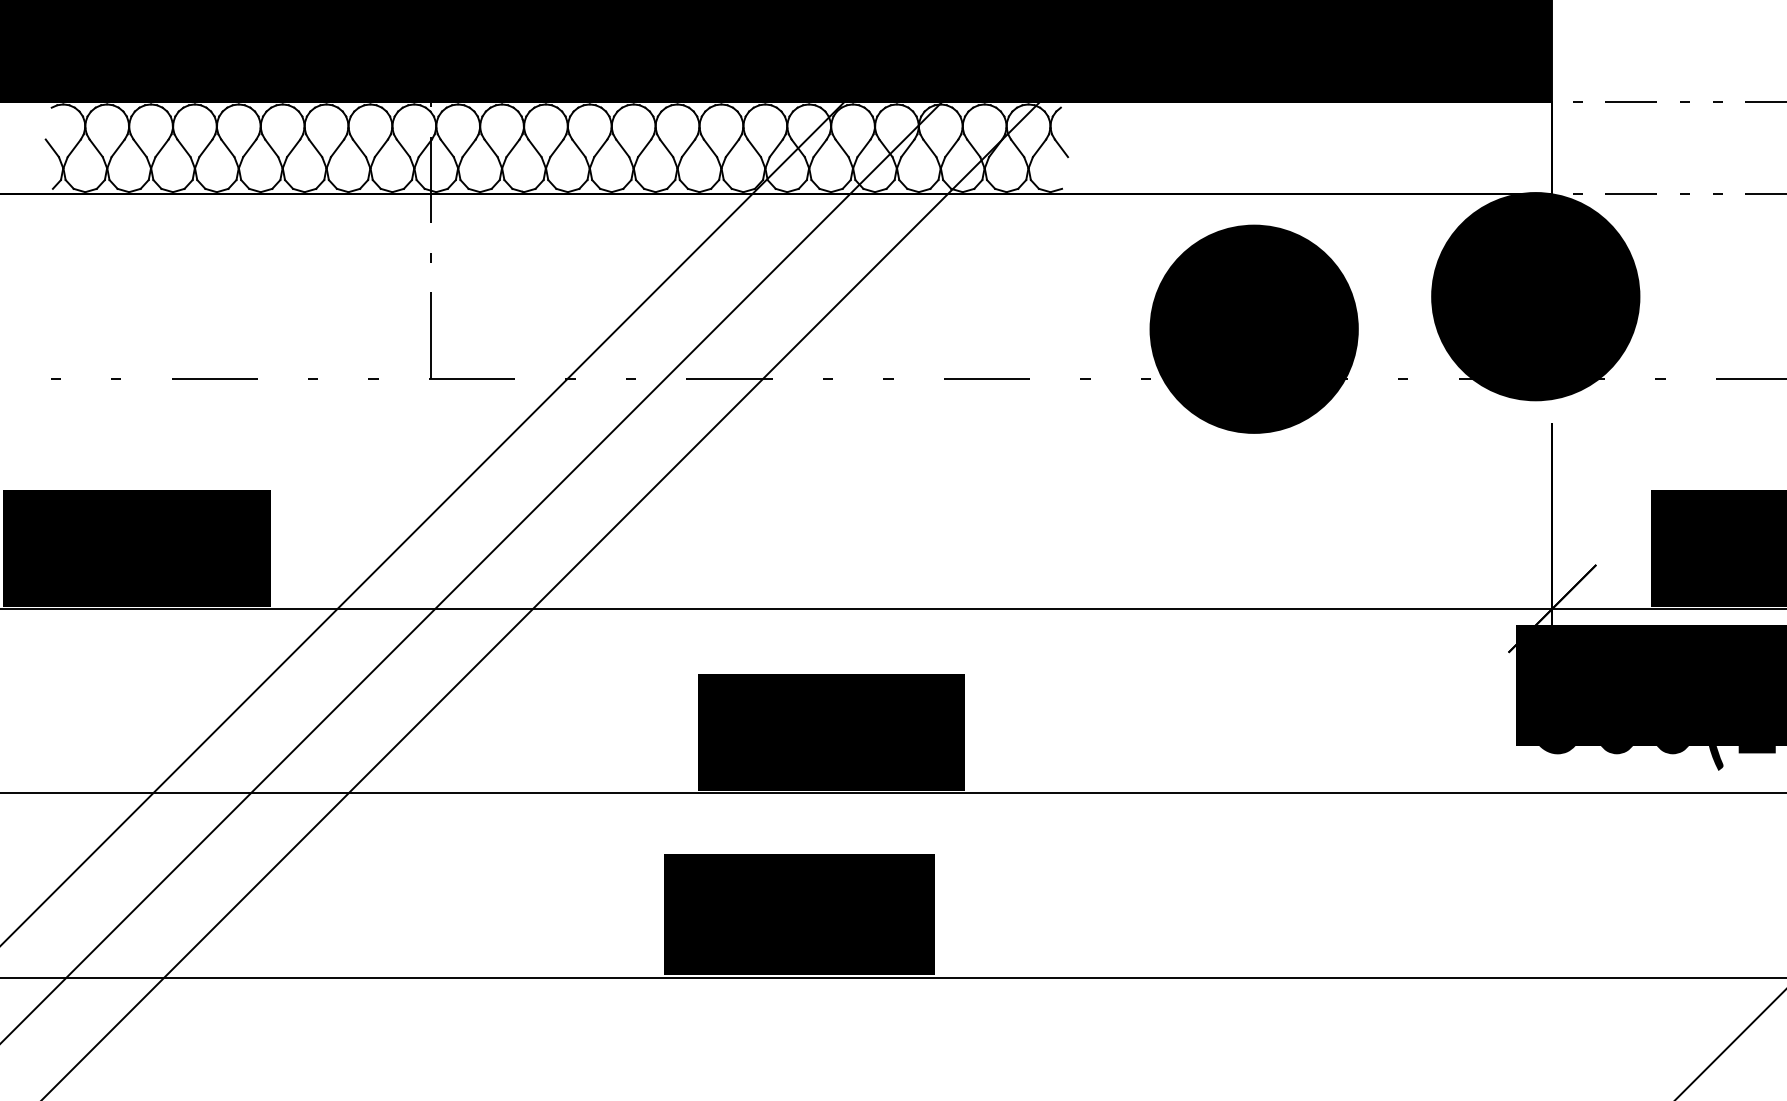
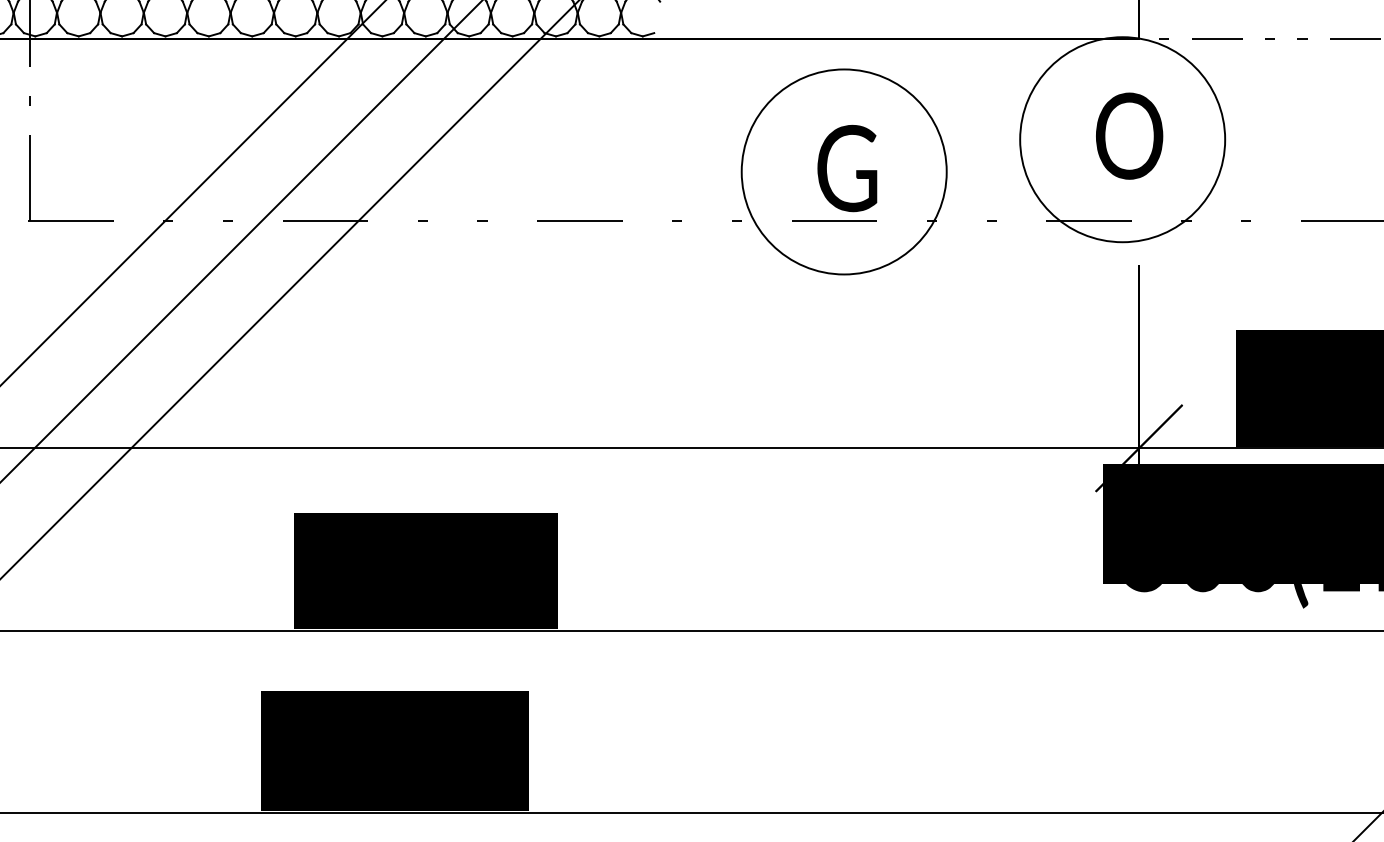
fill: (1535, 296) -> (1122, 139), removed
fill: (1253, 328) -> (843, 171), removed

